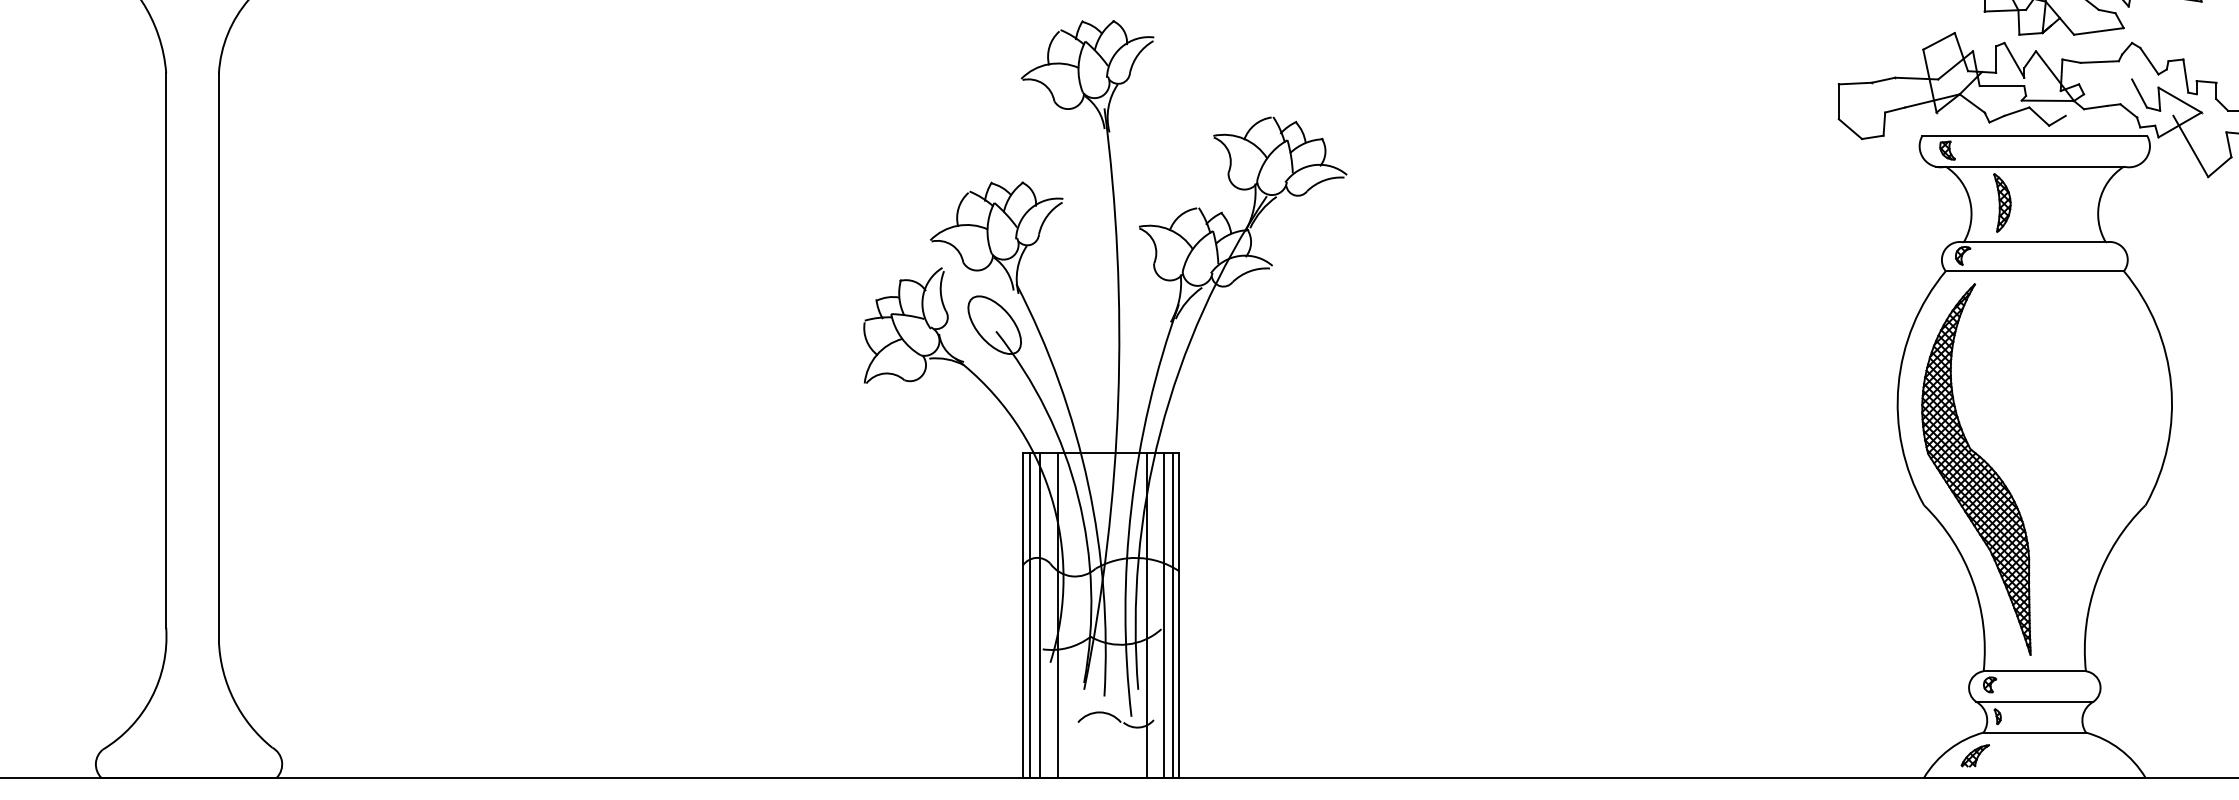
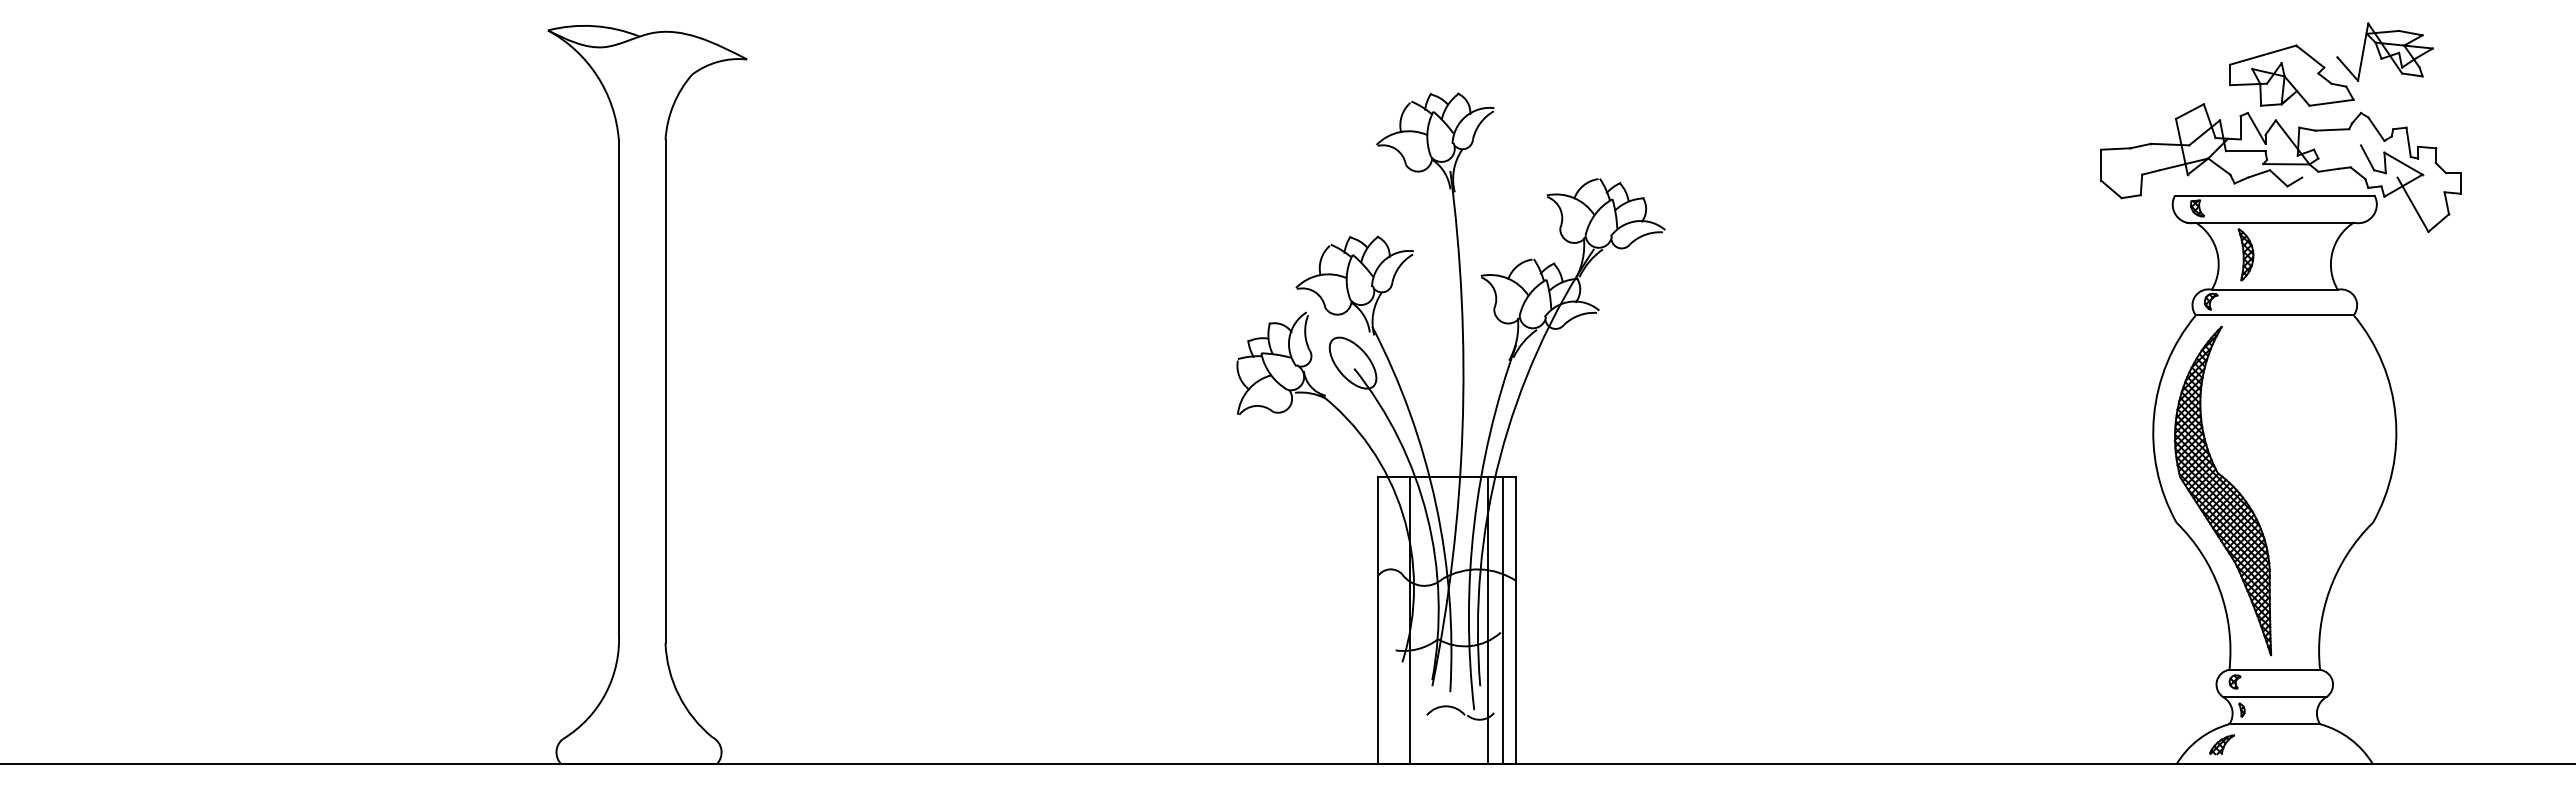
line: (1030, 614) -> (1384, 619), removed
line: (1040, 614) -> (1393, 619), removed
line: (1173, 614) -> (1511, 619), removed

